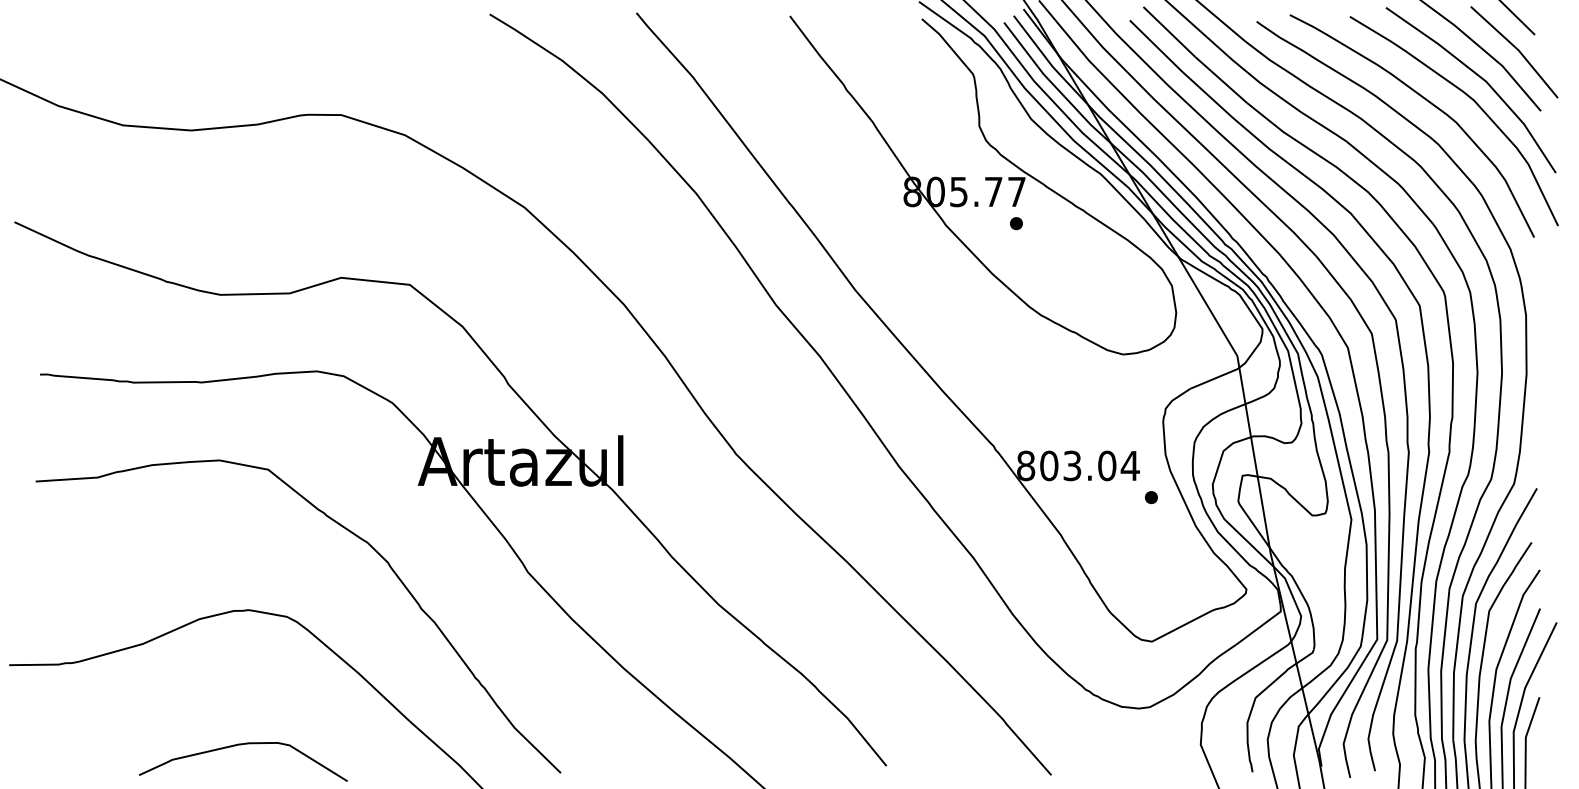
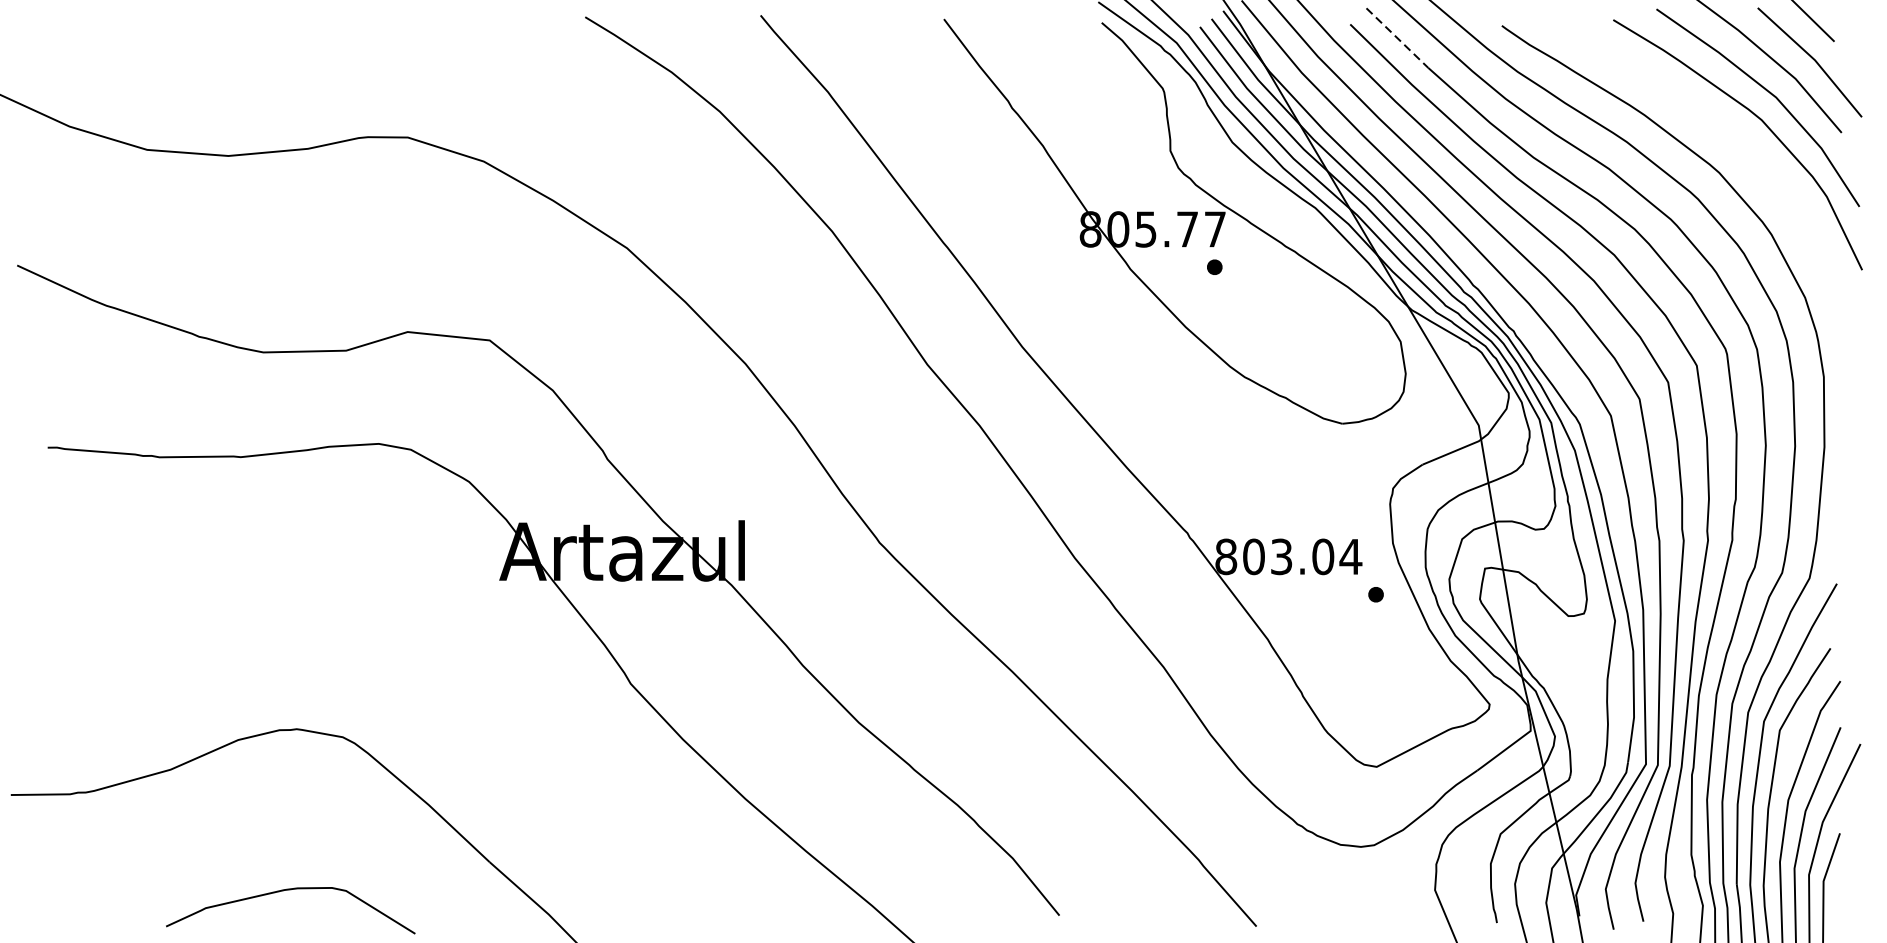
line: (1169, 31) -> (1397, 37), solid -> dashed
curve: (1429, 103) -> (1708, 123), removed
curve: (352, 534) -> (421, 638), removed

